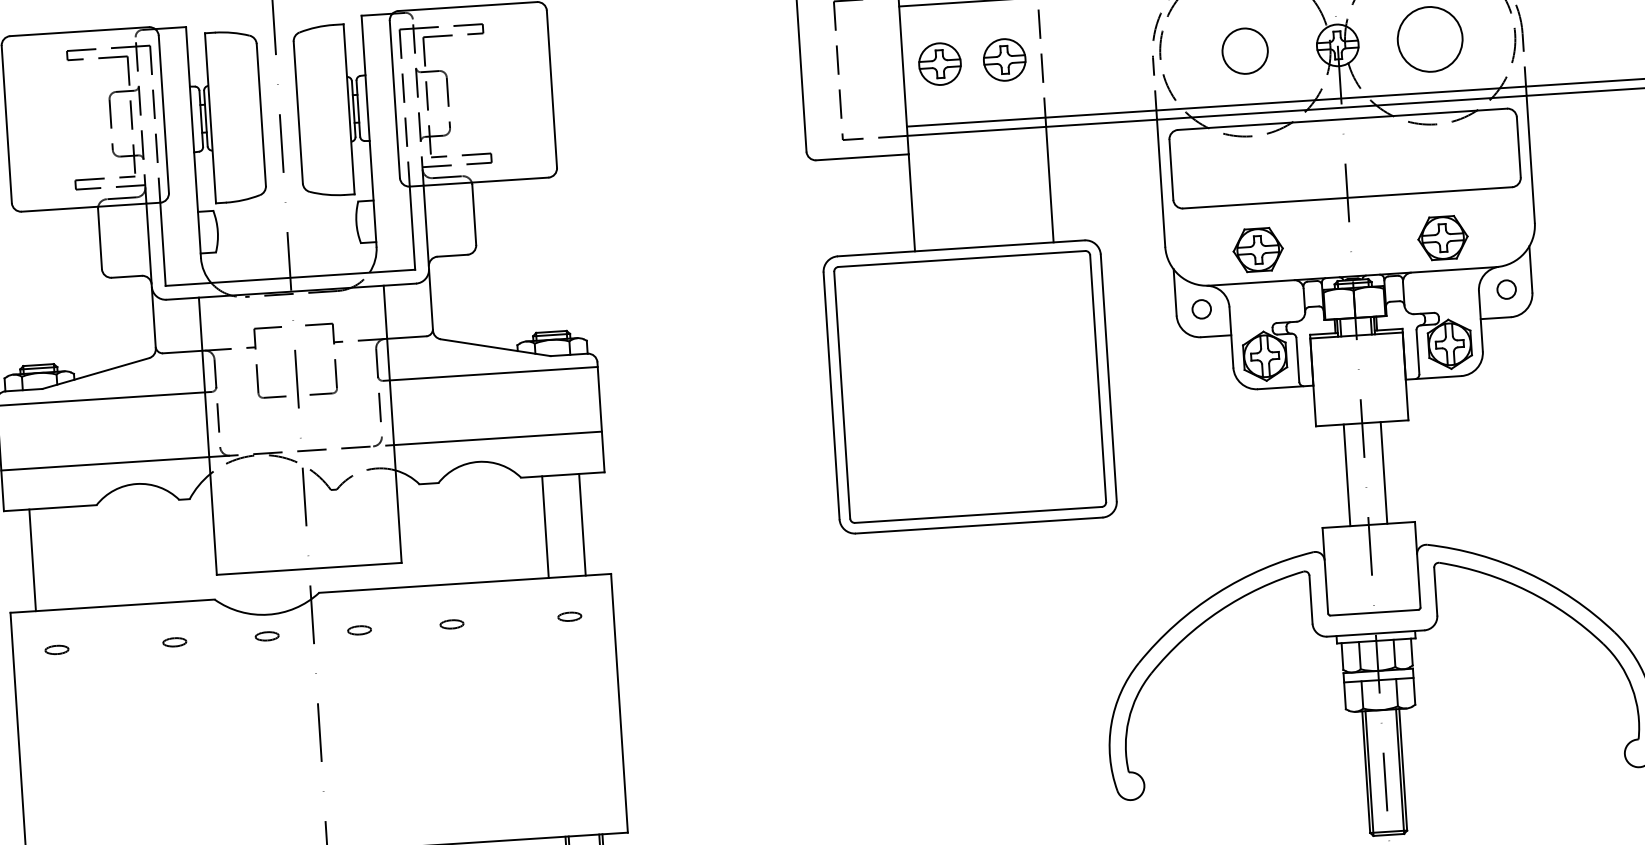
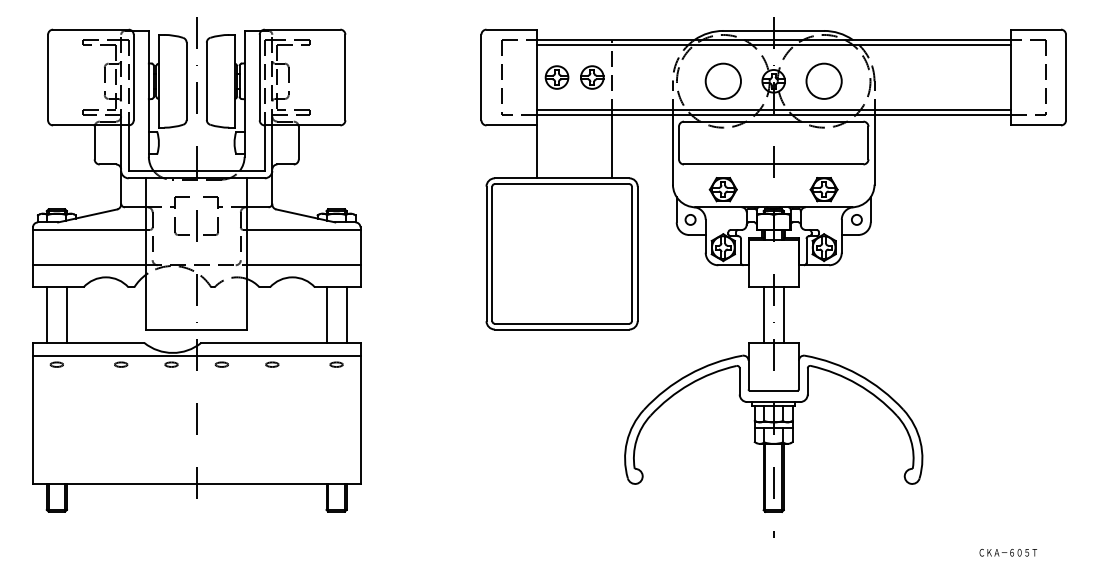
circle: (1243, 49) -> (722, 80), size x1.43
line: (68, 556) -> (66, 314), added
line: (311, 616) -> (196, 355), added

